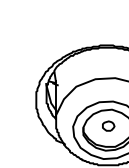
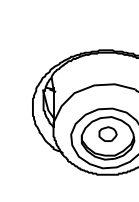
part: (108, 125) -> (107, 133), size x1.43

